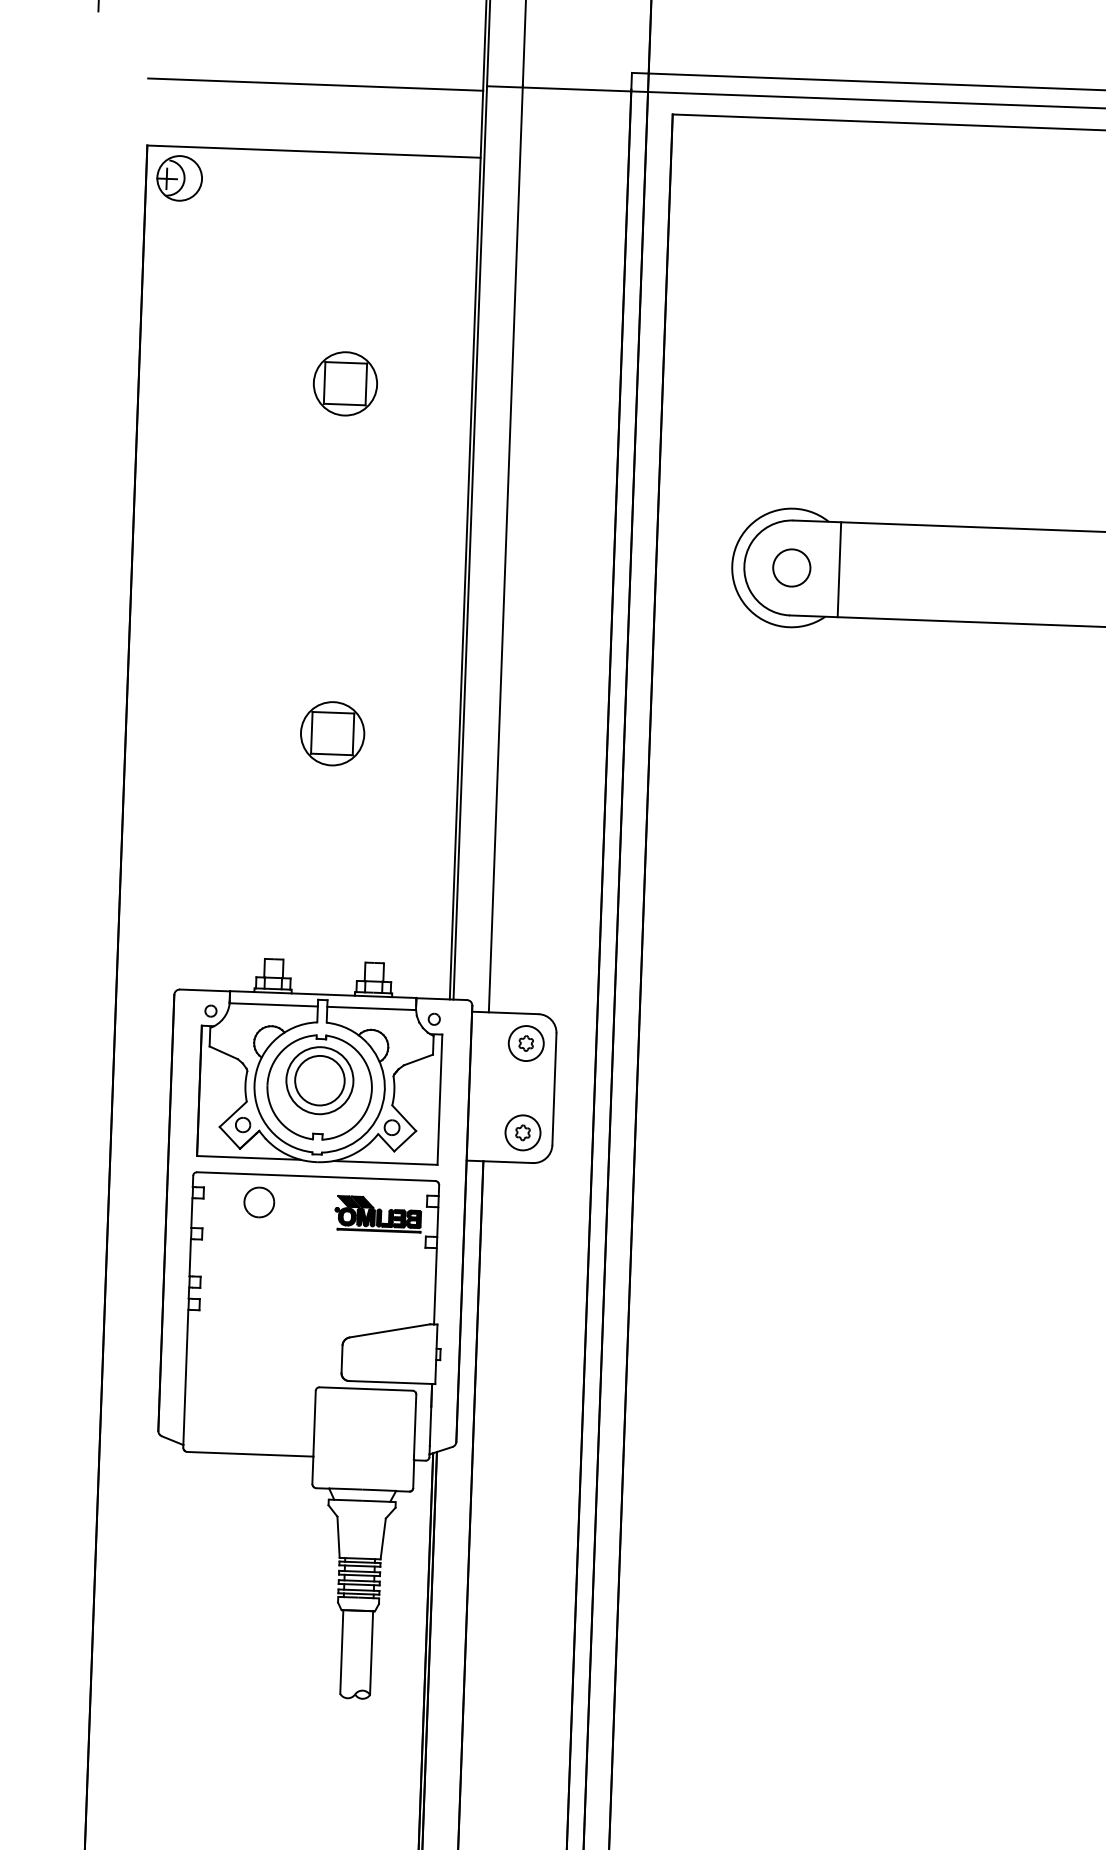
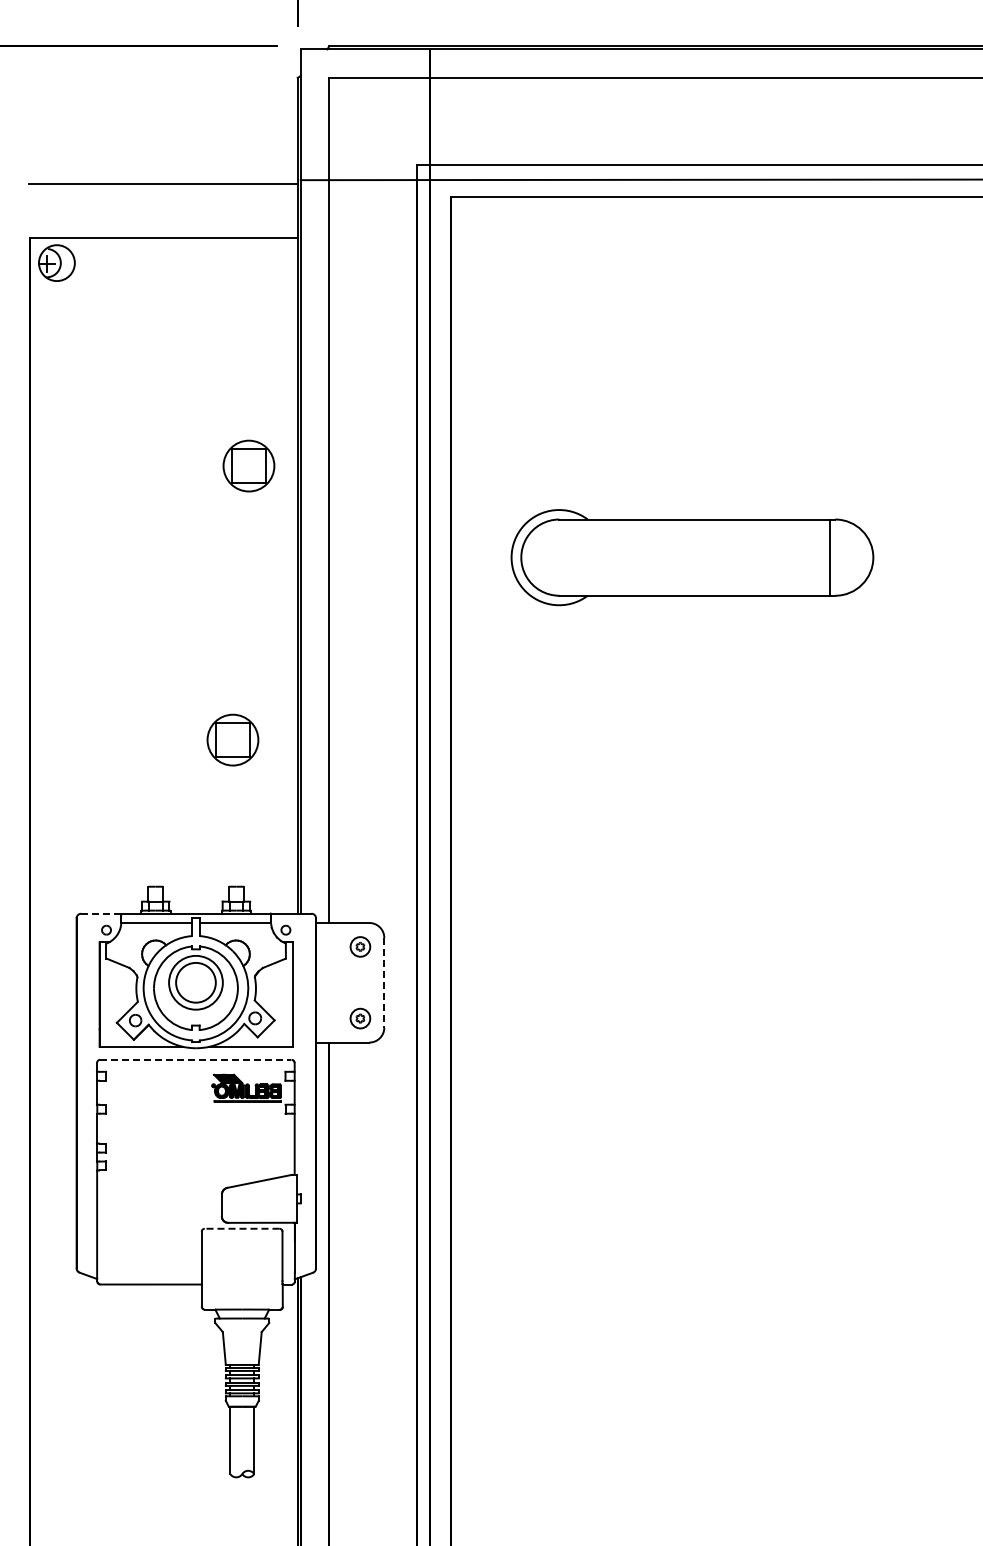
part: (344, 383) -> (248, 465), moved
circle: (791, 567) -> (559, 557), removed
line: (839, 569) -> (597, 557), removed
part: (332, 732) -> (232, 739), moved
line: (204, 990) -> (100, 913), solid -> dashed
part: (526, 1043) -> (360, 946), size x0.7
line: (554, 1088) -> (384, 982), solid -> dashed
part: (523, 1132) -> (360, 1018), size x0.7
line: (315, 1176) -> (195, 1059), solid -> dashed
part: (258, 1202) -> (150, 1082), removed
line: (365, 1388) -> (241, 1228), solid -> dashed

